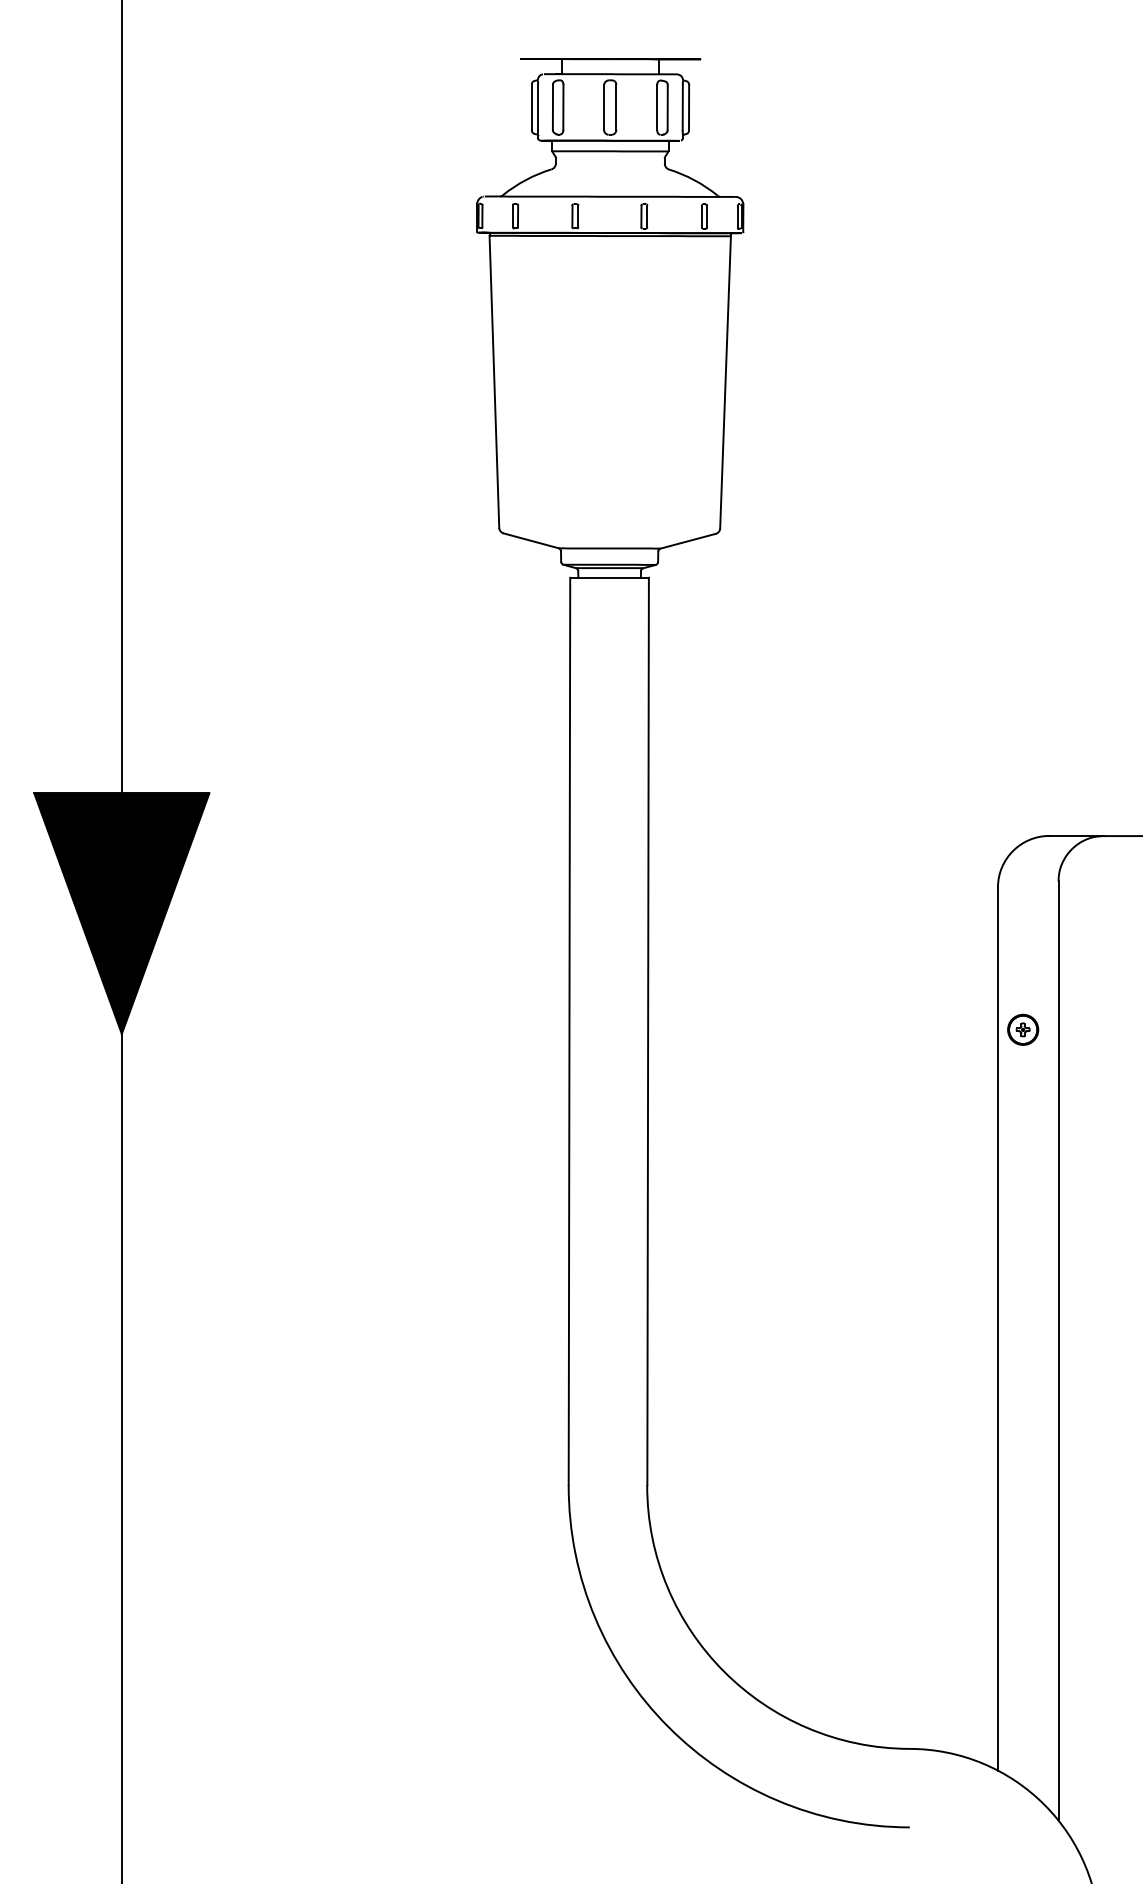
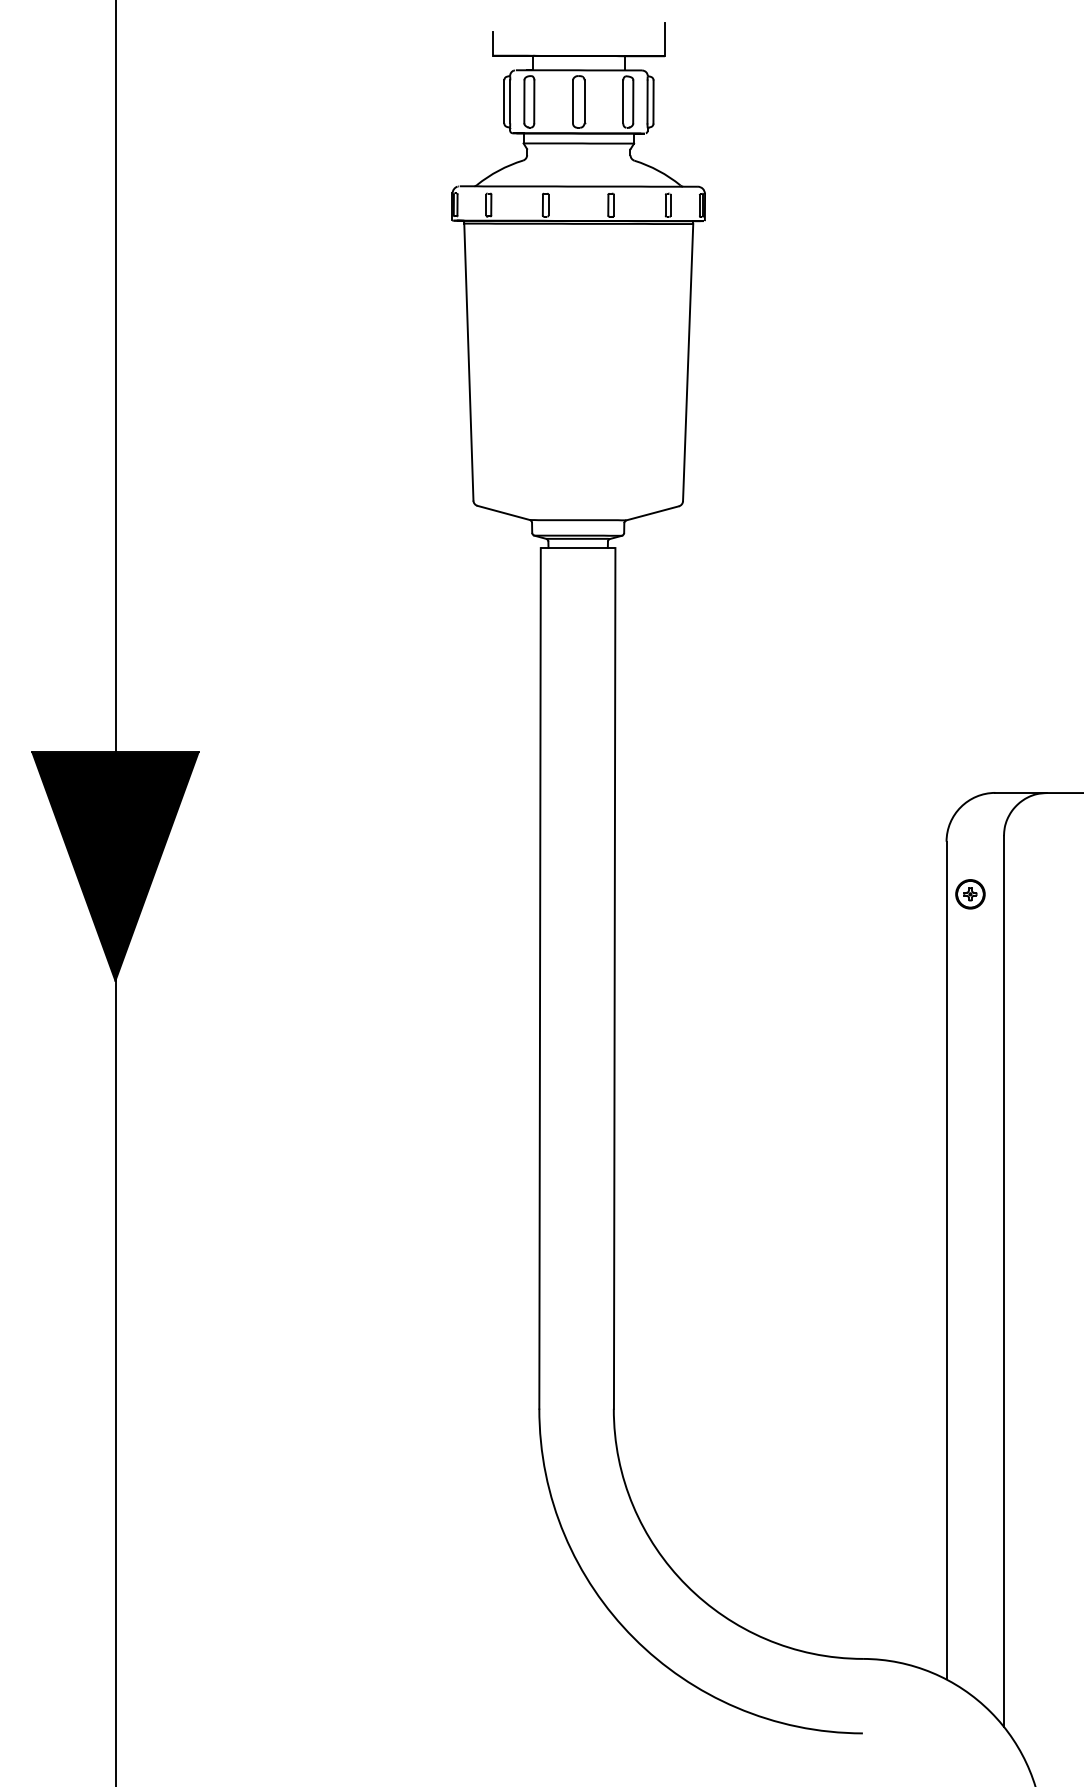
line: (701, 41) -> (665, 39), added
line: (519, 45) -> (492, 43), added
part: (1023, 1029) -> (970, 893), moved

